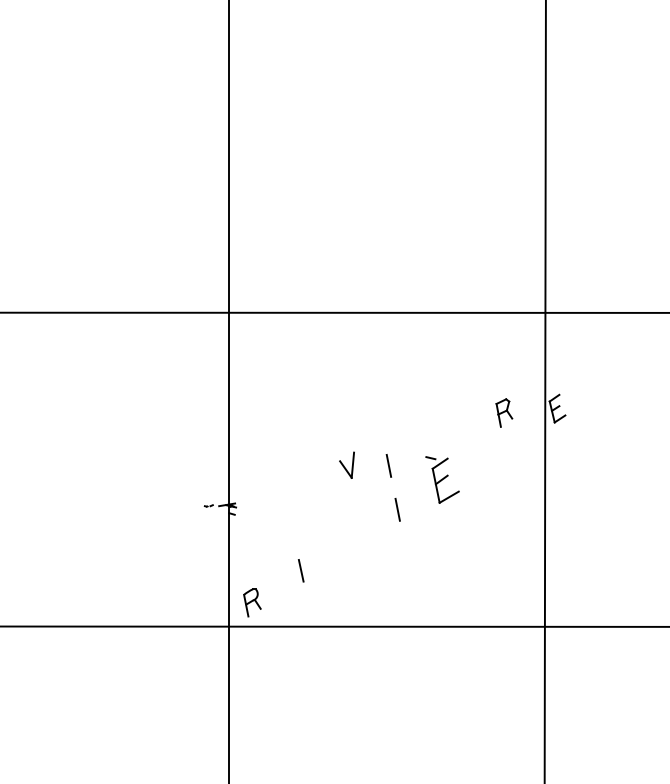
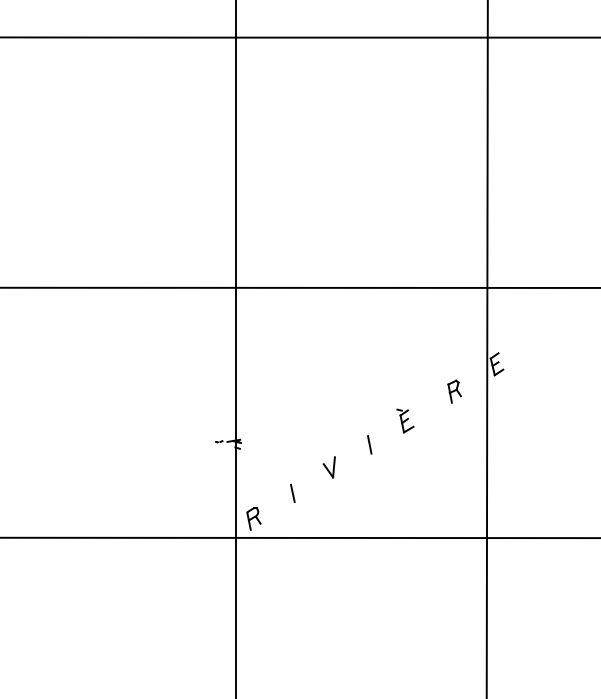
part: (504, 412) -> (454, 391), moved
part: (345, 465) -> (328, 467), moved
line: (388, 465) -> (362, 409), removed
part: (442, 479) -> (405, 420), size x0.62

